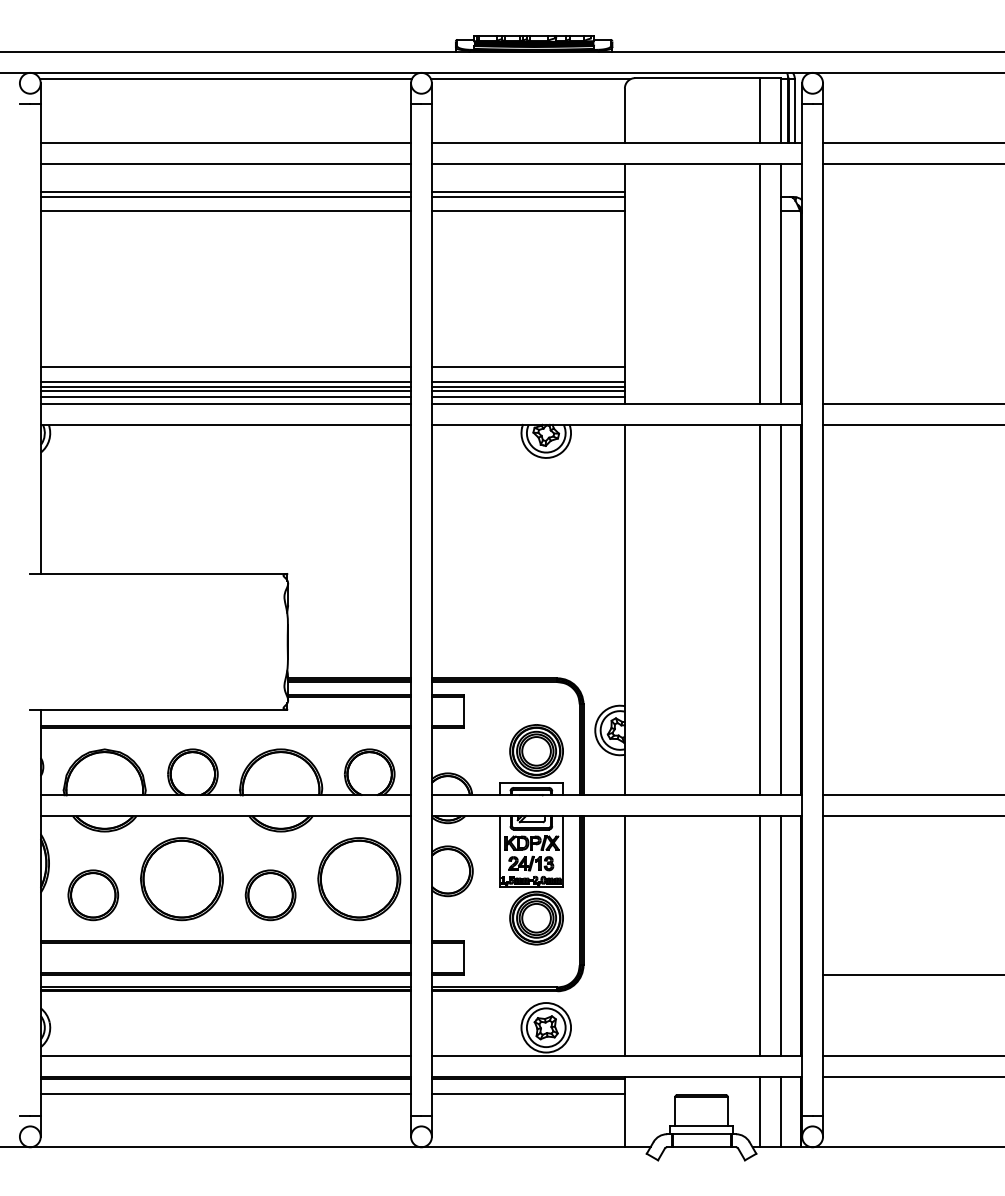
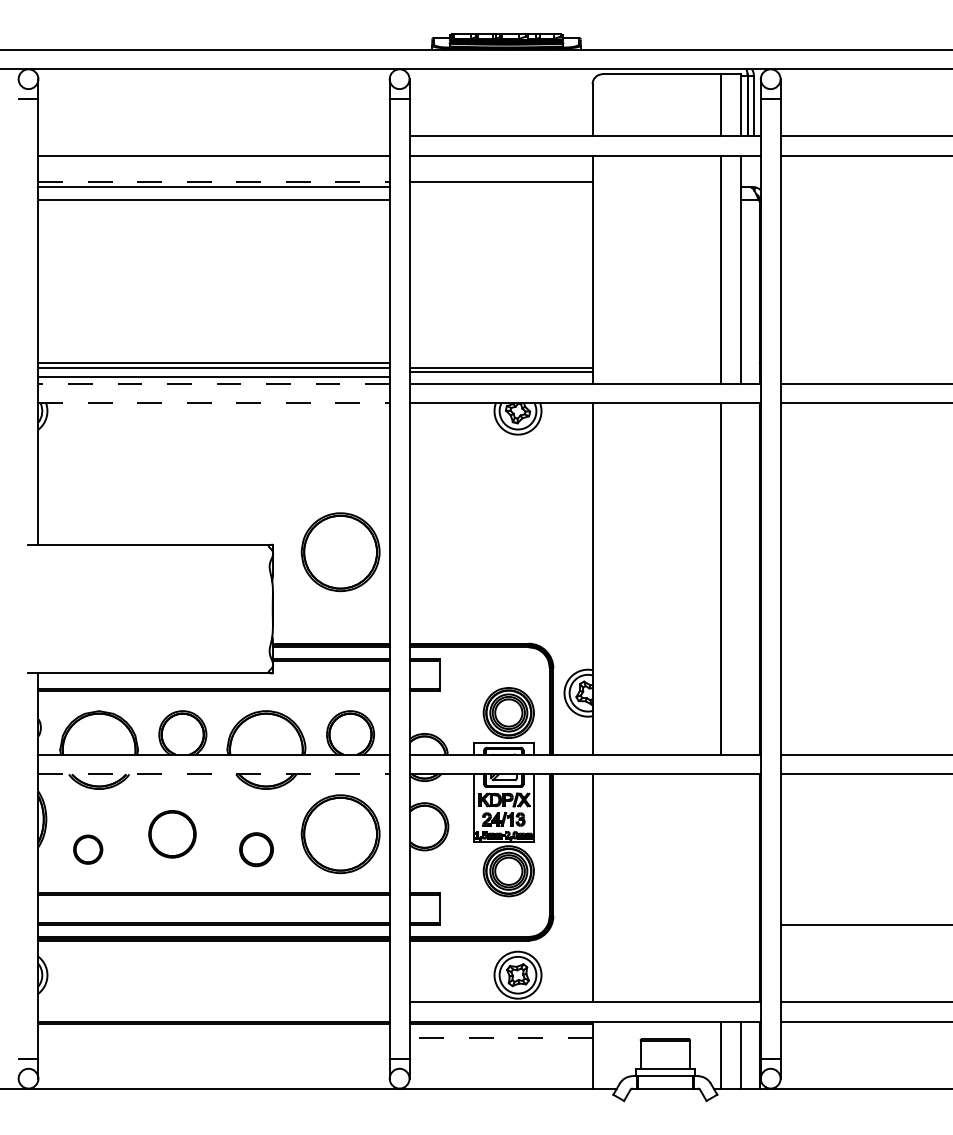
line: (225, 79) -> (213, 75), removed
line: (529, 79) -> (502, 75), removed
line: (225, 143) -> (213, 136), removed
line: (226, 192) -> (214, 182), solid -> dashed
line: (527, 197) -> (500, 187), removed
line: (527, 211) -> (500, 200), removed
line: (225, 367) -> (213, 348), removed
line: (527, 367) -> (500, 348), removed
line: (527, 381) -> (500, 362), removed
line: (225, 391) -> (213, 371), removed
line: (527, 396) -> (500, 376), removed
line: (226, 404) -> (214, 383), solid -> dashed
line: (226, 425) -> (214, 403), solid -> dashed
part: (359, 582) -> (340, 552), added
line: (781, 609) -> (741, 578), removed
line: (226, 816) -> (214, 774), solid -> dashed
part: (182, 879) -> (172, 834), size x0.6
part: (92, 895) -> (87, 849), size x0.6
part: (270, 895) -> (256, 849), size x0.7
line: (760, 935) -> (721, 887), removed
line: (781, 935) -> (741, 887), removed
line: (225, 1055) -> (213, 1001), removed
line: (225, 1093) -> (213, 1037), removed
line: (528, 1093) -> (501, 1037), solid -> dashed

